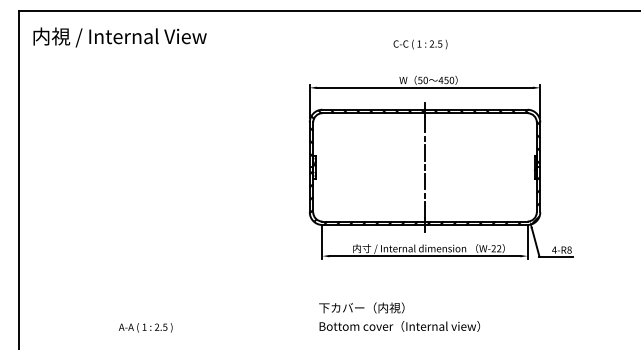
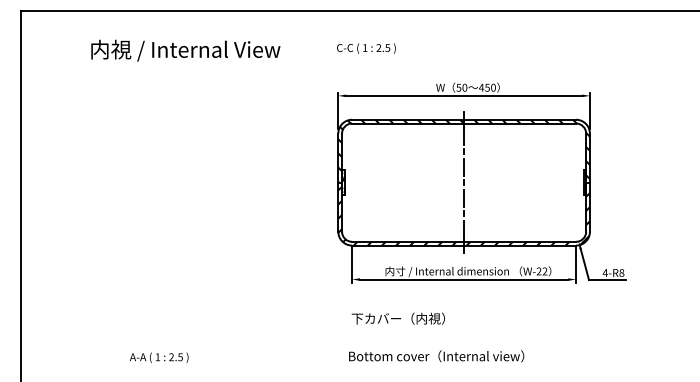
text: (119, 37) -> (185, 50), moved
text: (420, 44) -> (366, 48), moved
text: (361, 307) -> (398, 318), moved

